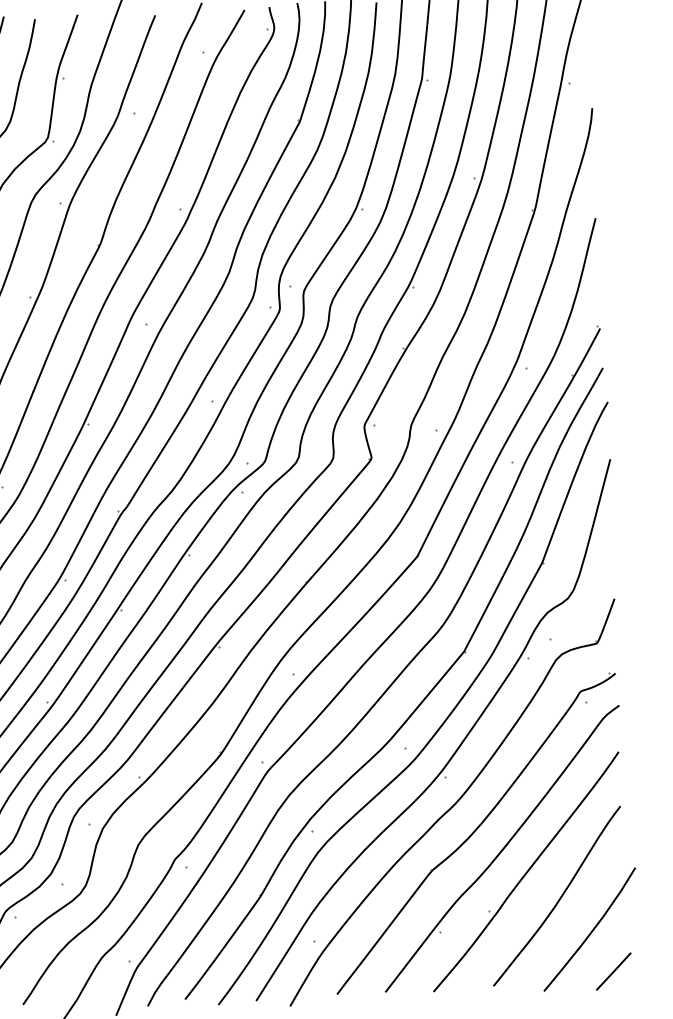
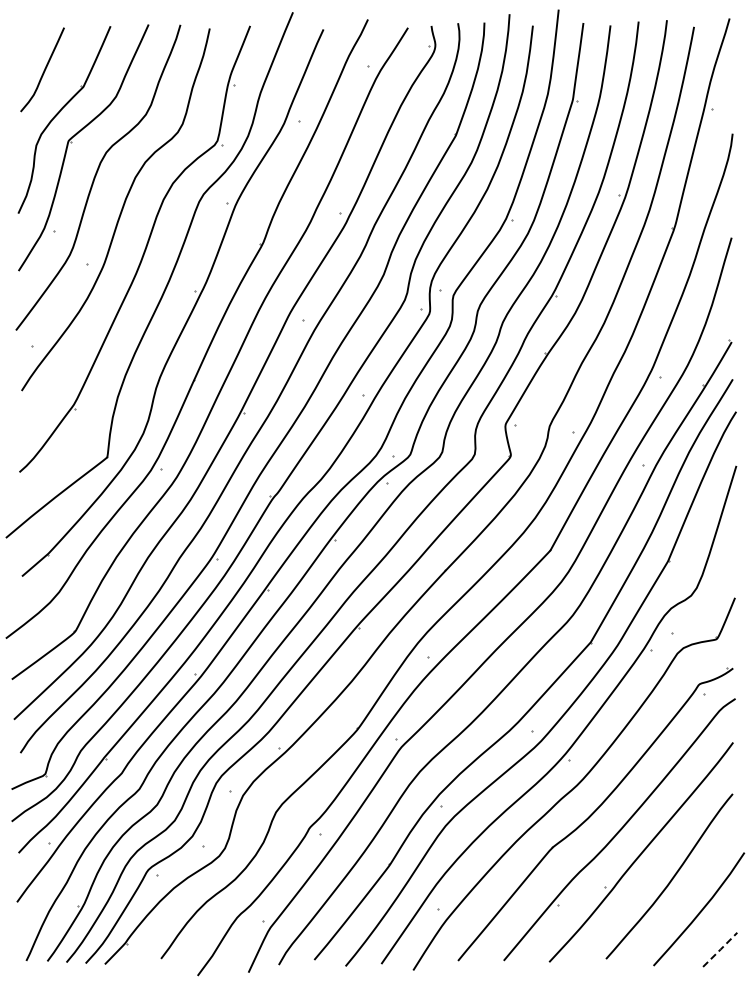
line: (614, 971) -> (720, 949), solid -> dashed

